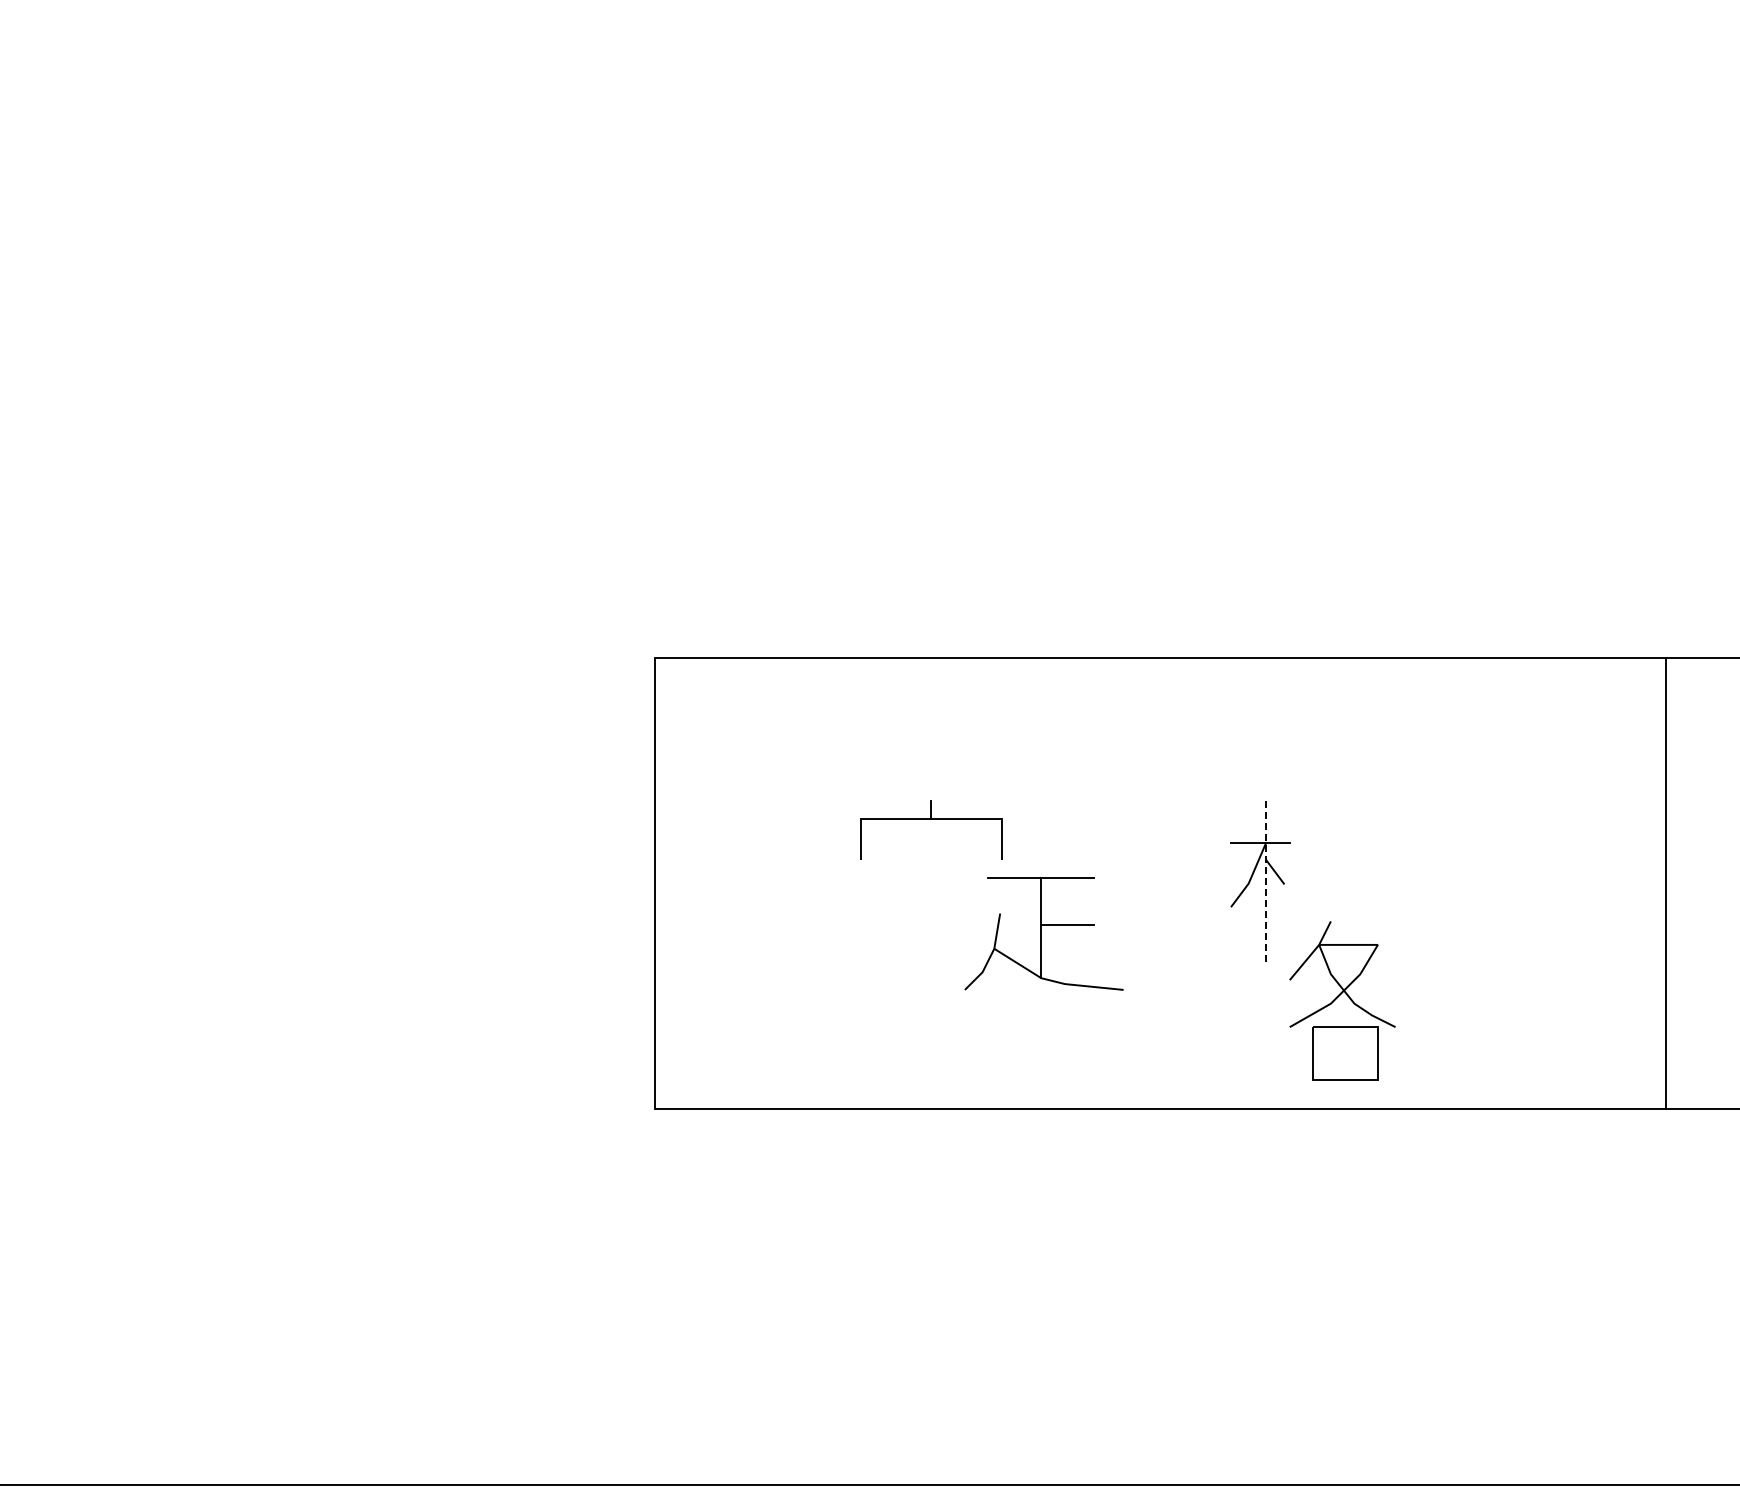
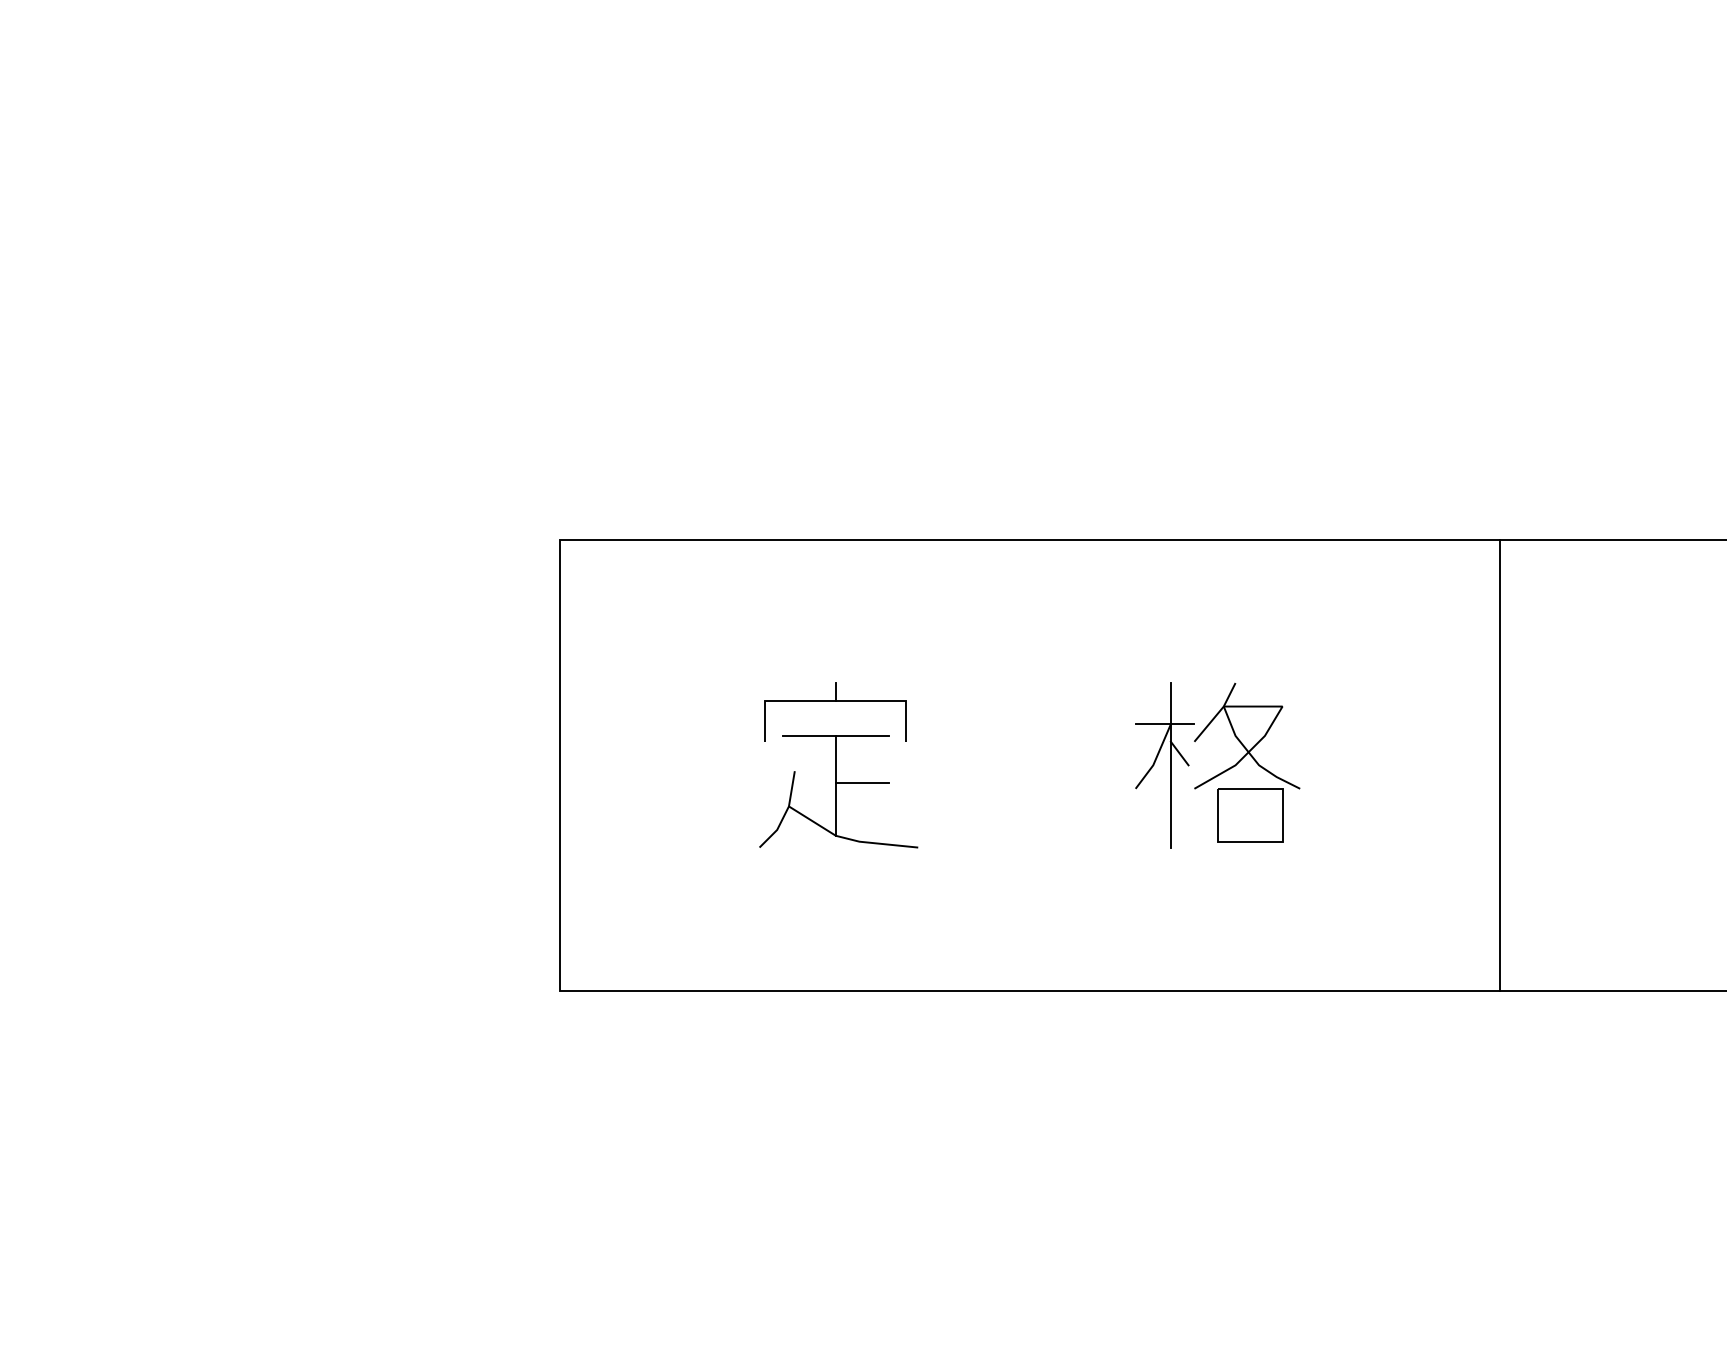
line: (1666, 883) -> (1500, 765), moved
line: (1266, 884) -> (1171, 766), dashed -> solid
part: (1043, 933) -> (838, 791), moved
part: (1342, 1000) -> (1247, 762), moved

